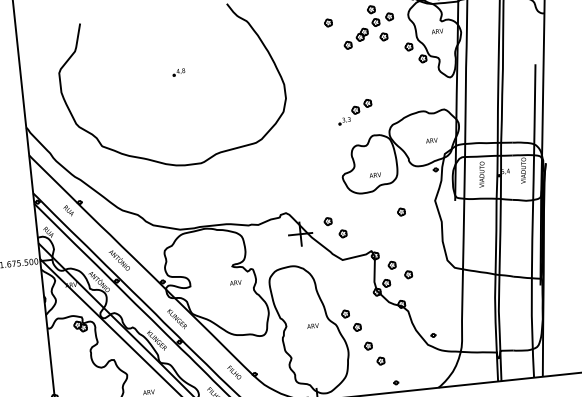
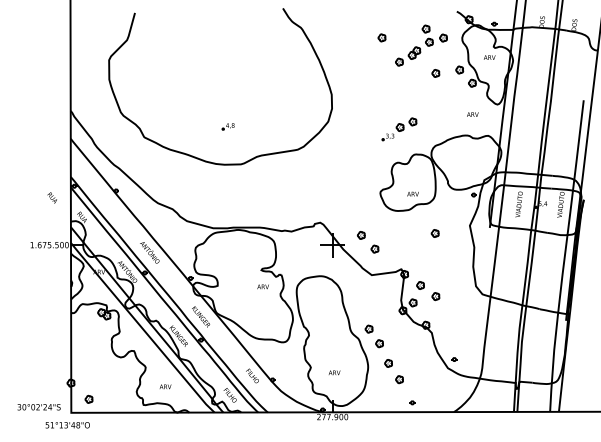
part: (383, 36) -> (435, 73), moved
part: (178, 72) -> (227, 126), moved
text: (431, 140) -> (472, 114), moved
text: (67, 210) -> (51, 197), moved
text: (312, 325) -> (334, 372), moved

